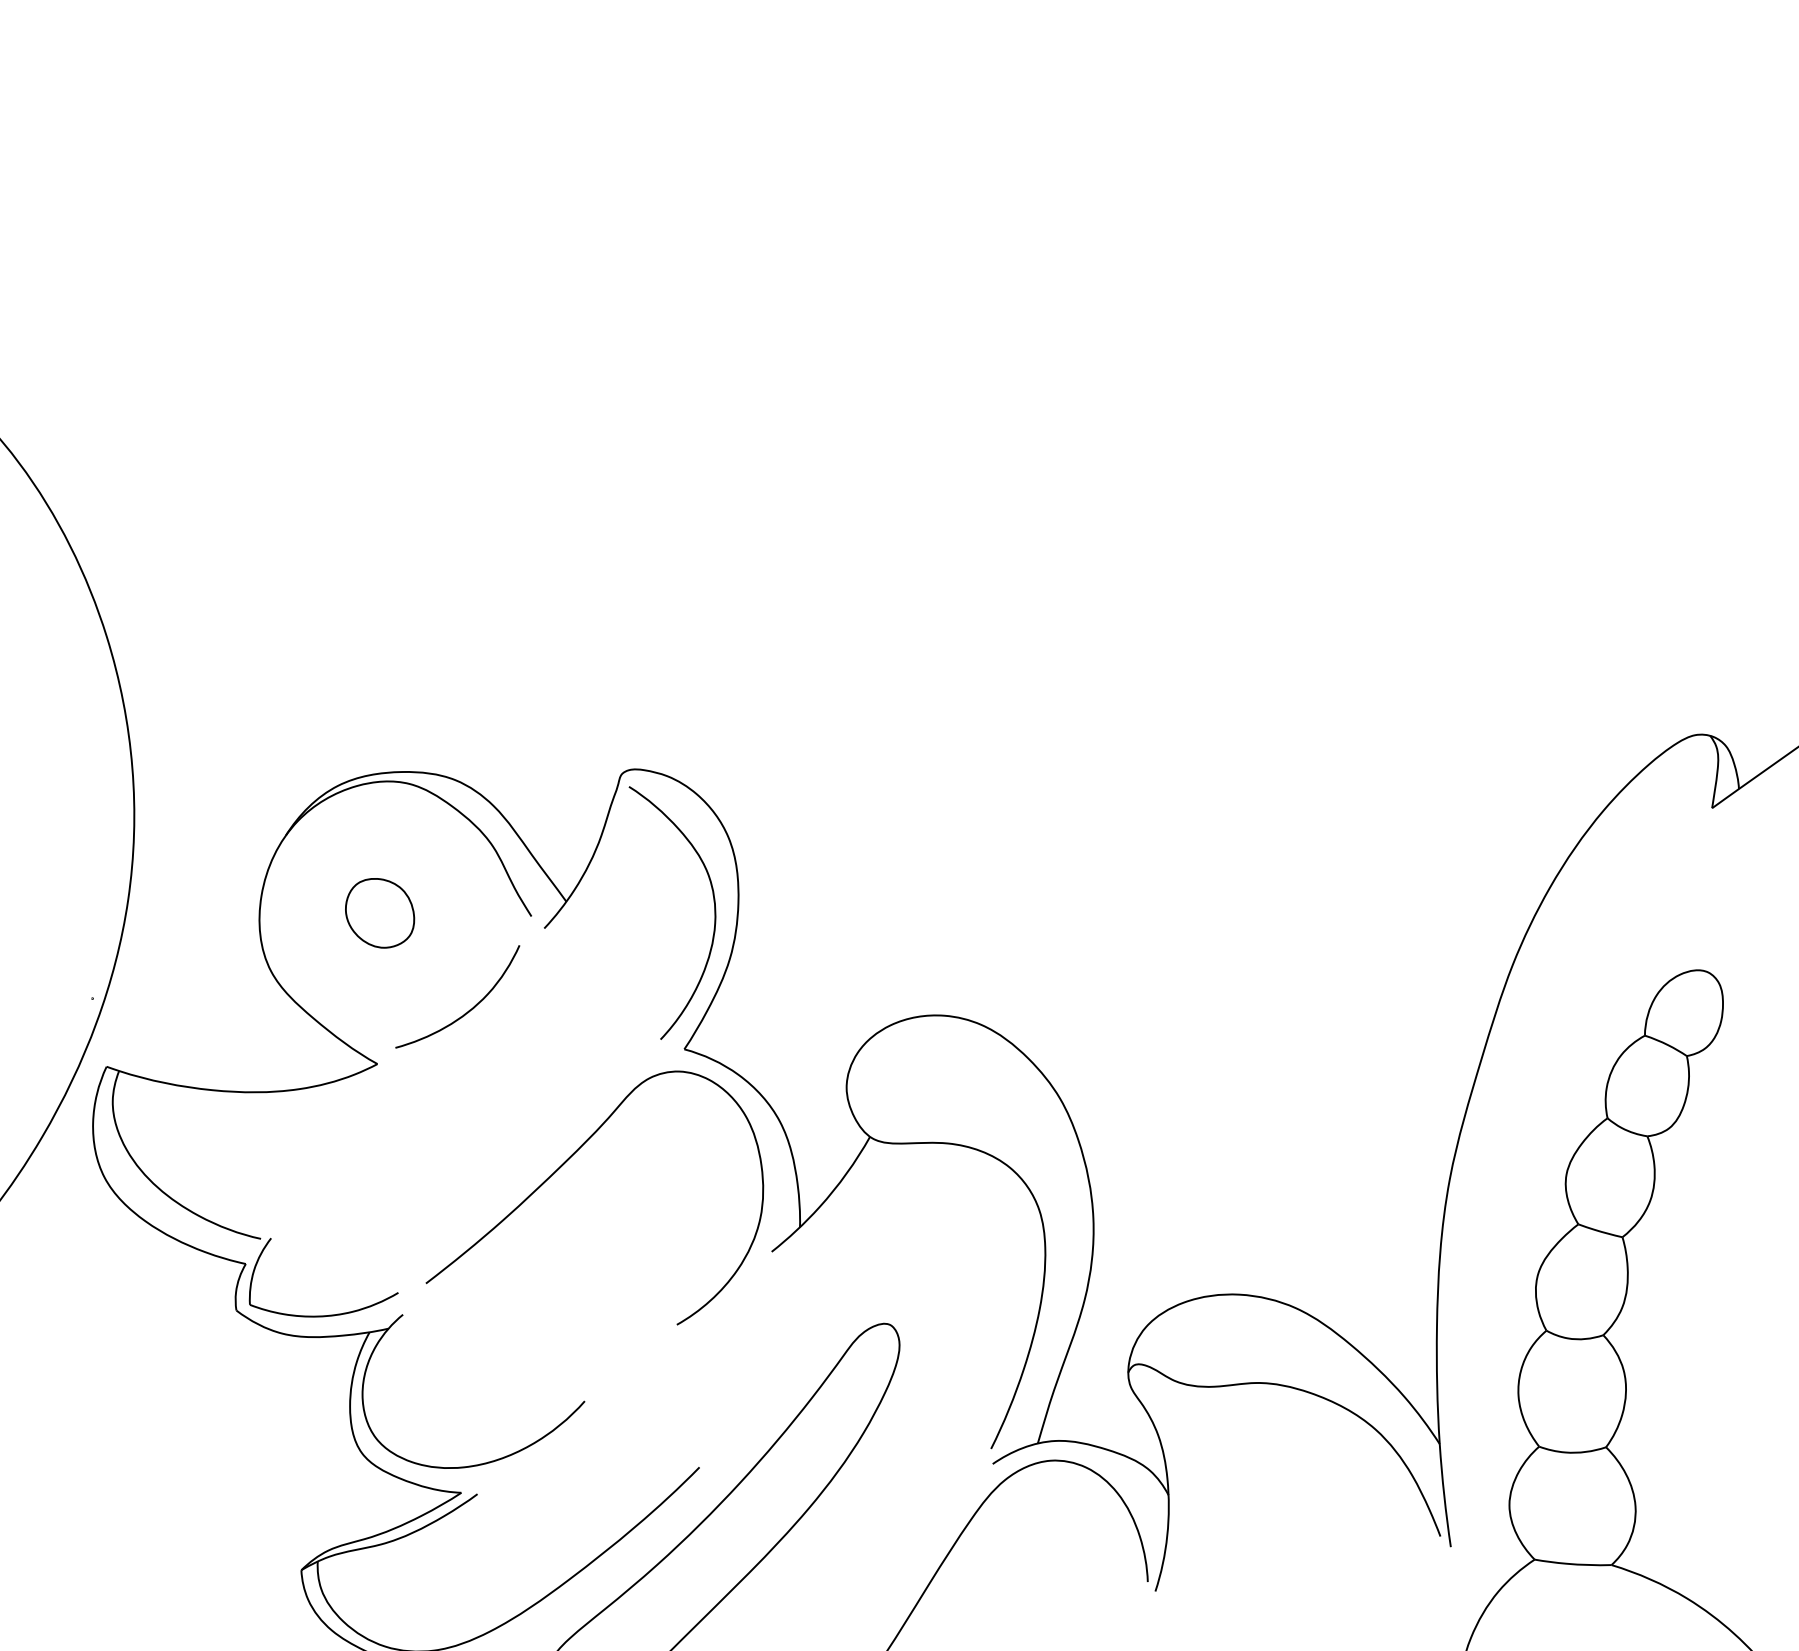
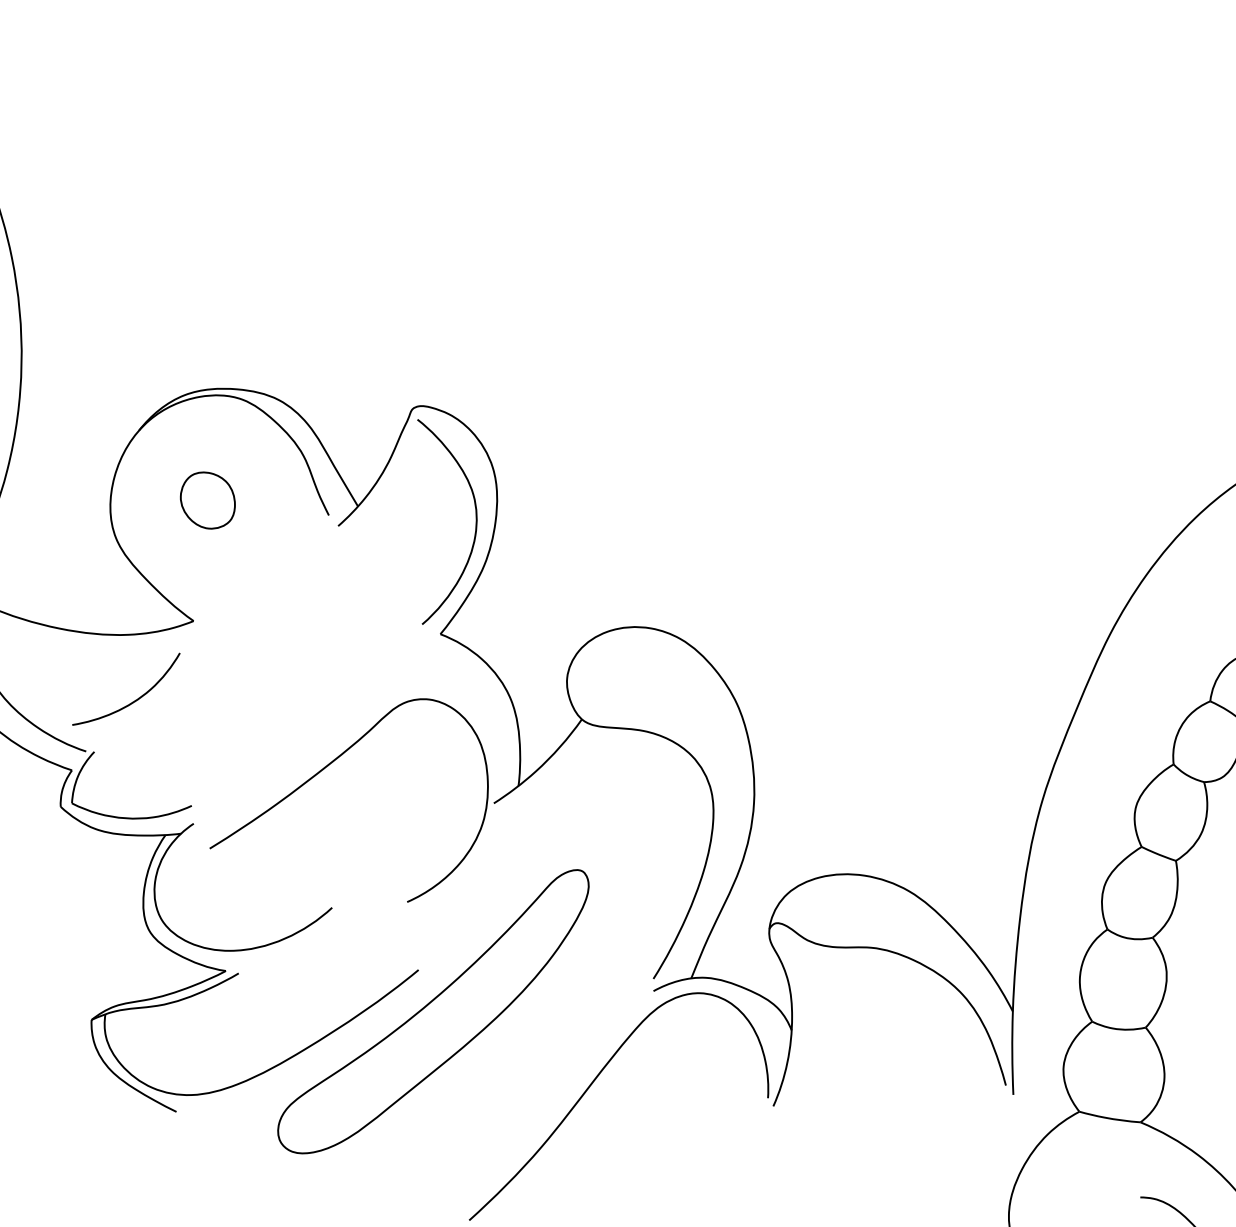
curve: (469, 1009) -> (134, 700), moved
curve: (563, 1165) -> (329, 765), moved

